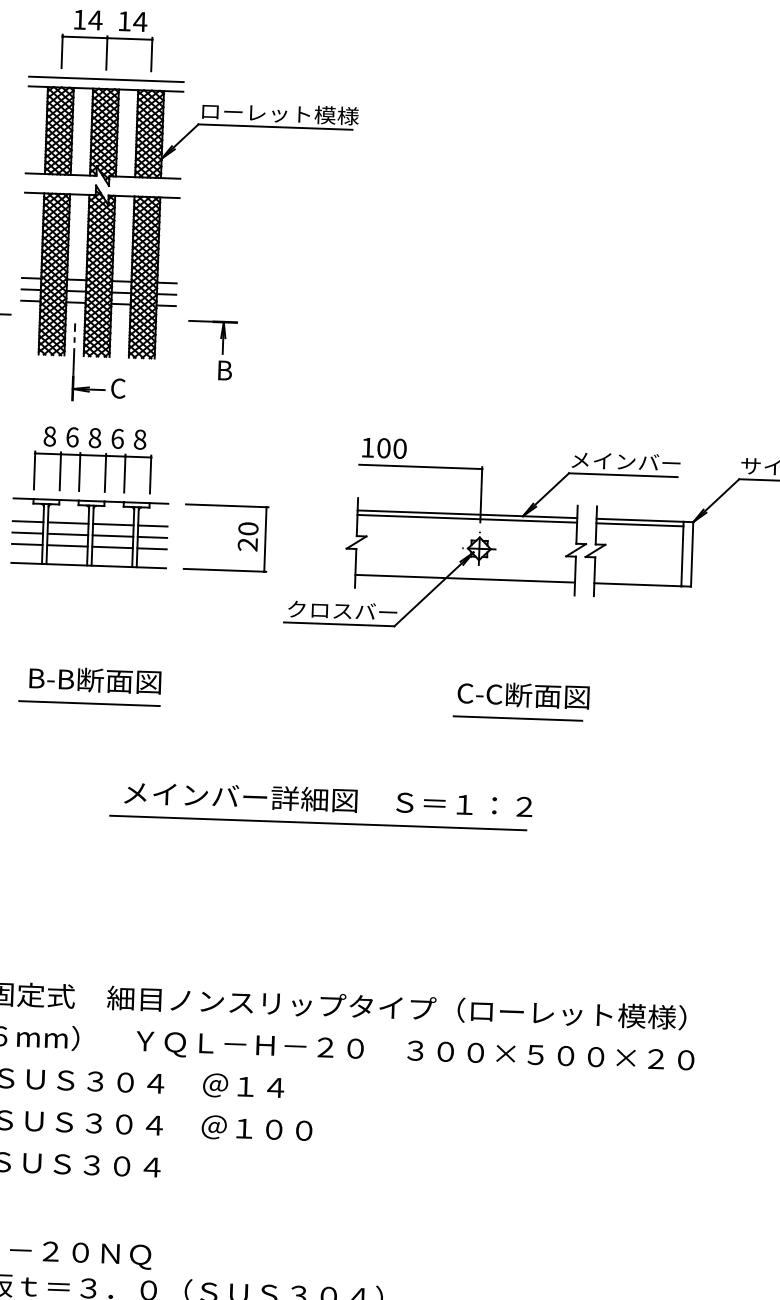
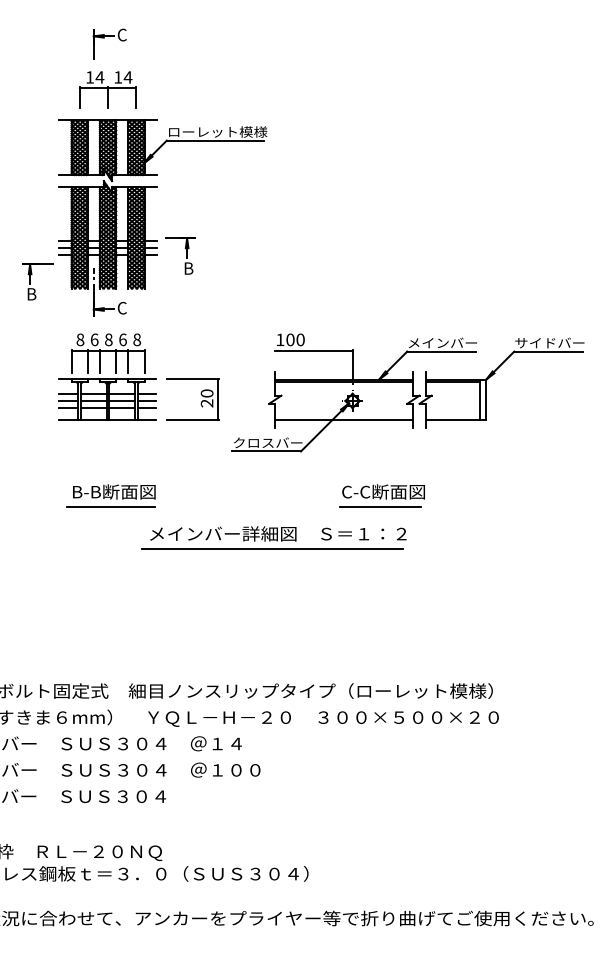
line: (105, 79) -> (107, 114), removed
part: (212, 349) -> (180, 255), moved
part: (320, 805) -> (273, 537), moved

